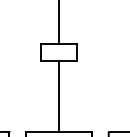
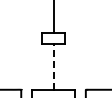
line: (58, 96) -> (53, 66), solid -> dashed

